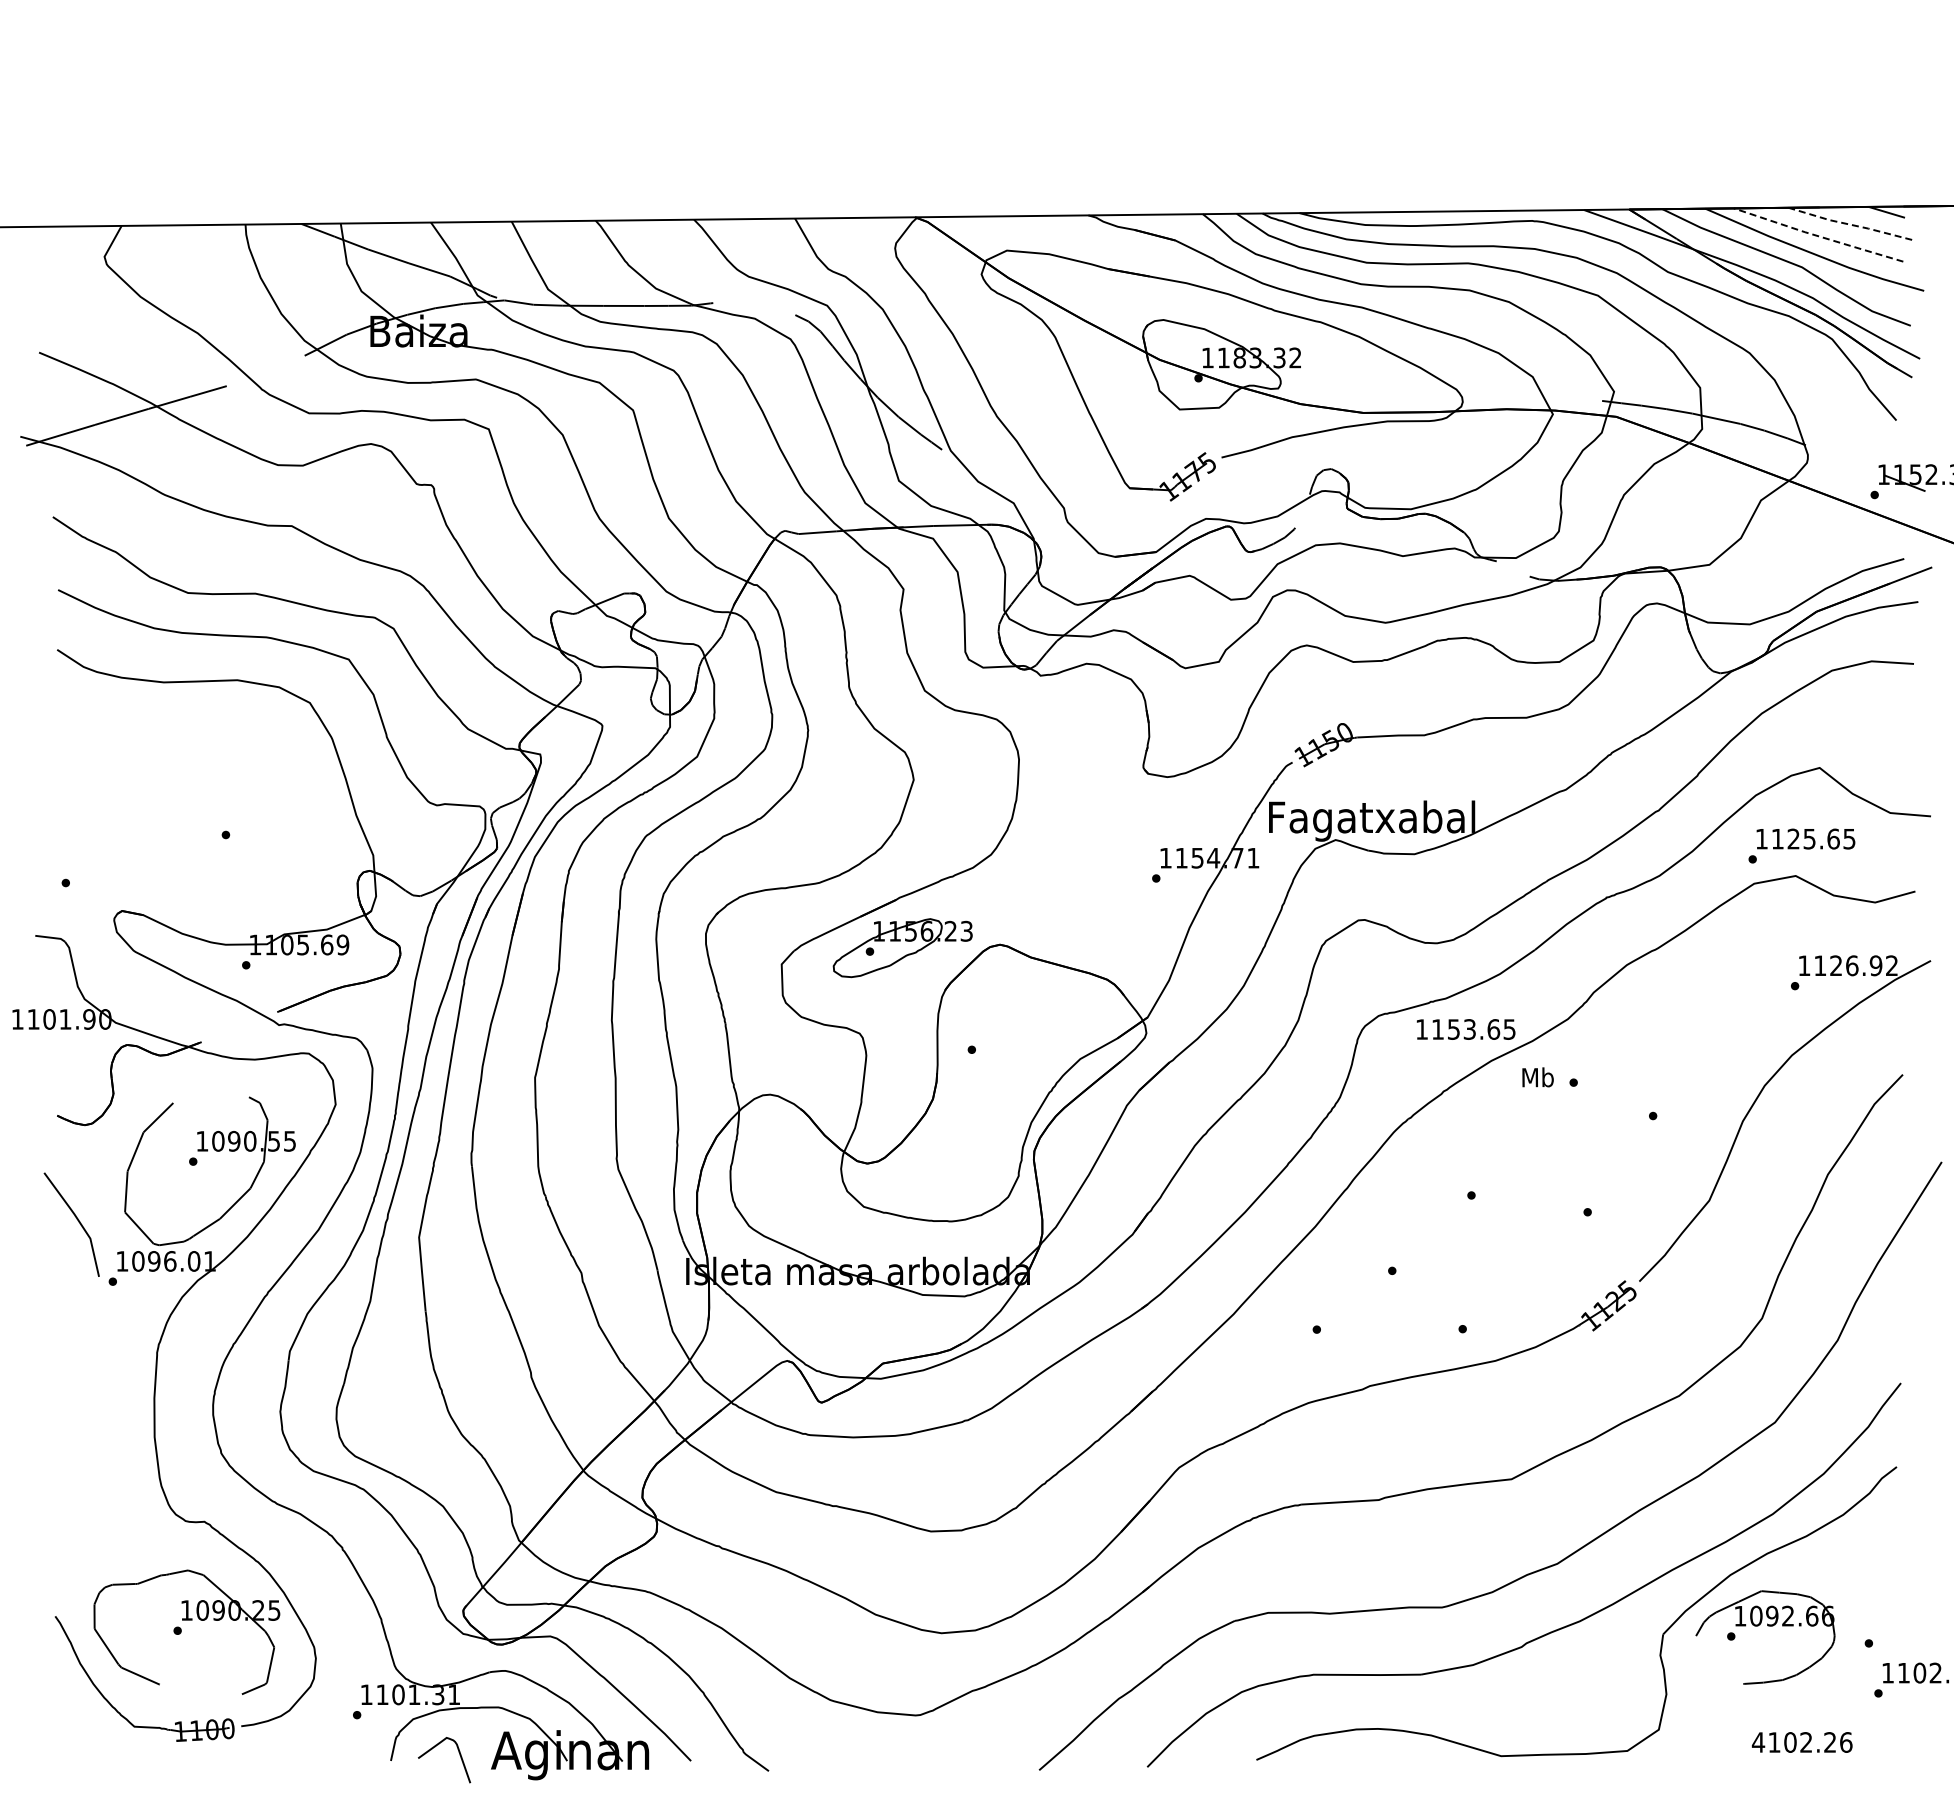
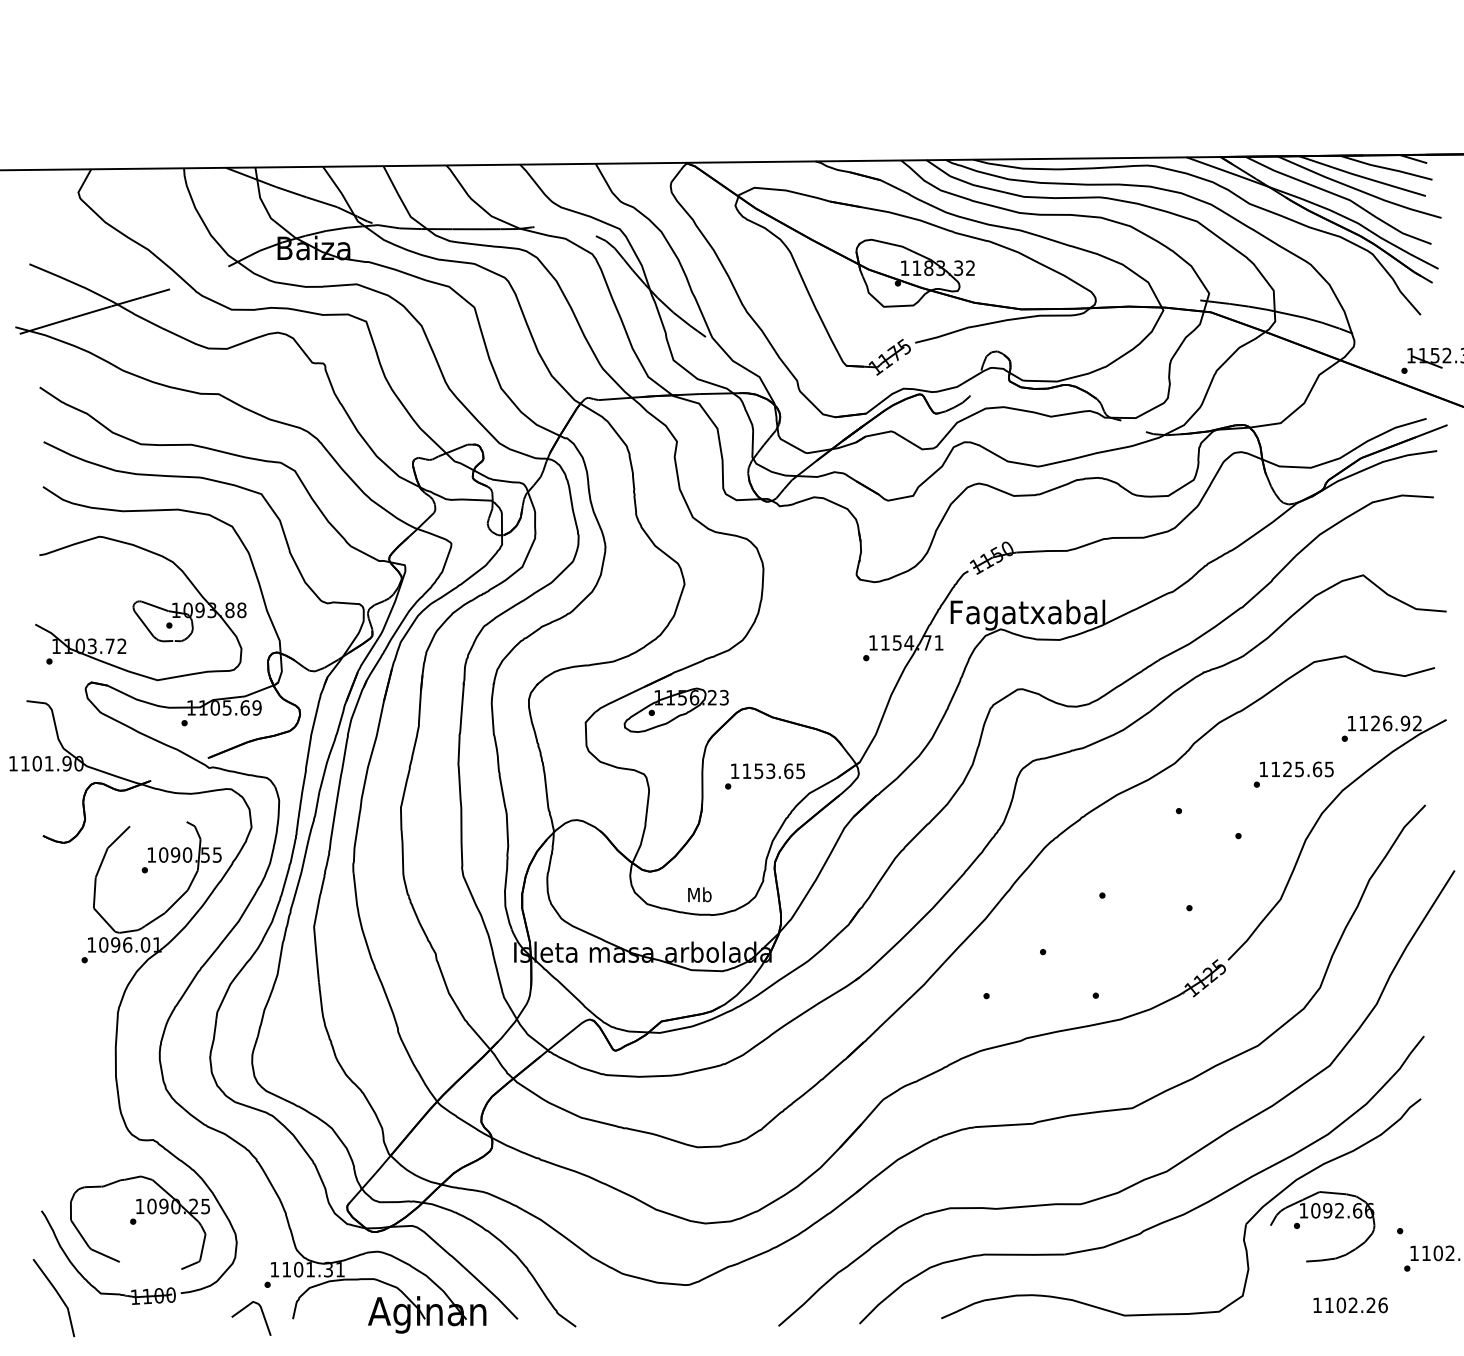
line: (1849, 224) -> (1385, 168), dashed -> solid
line: (1818, 236) -> (1362, 177), dashed -> solid
part: (189, 804) -> (142, 602), added
text: (1801, 845) -> (1293, 774), moved
text: (1465, 1029) -> (767, 771), moved
text: (1537, 1077) -> (699, 894), moved
line: (76, 1219) -> (57, 1294), moved
text: (1758, 1742) -> (1317, 1305), 4102.26 -> 1102.26
curve: (435, 1747) -> (244, 1309), moved

